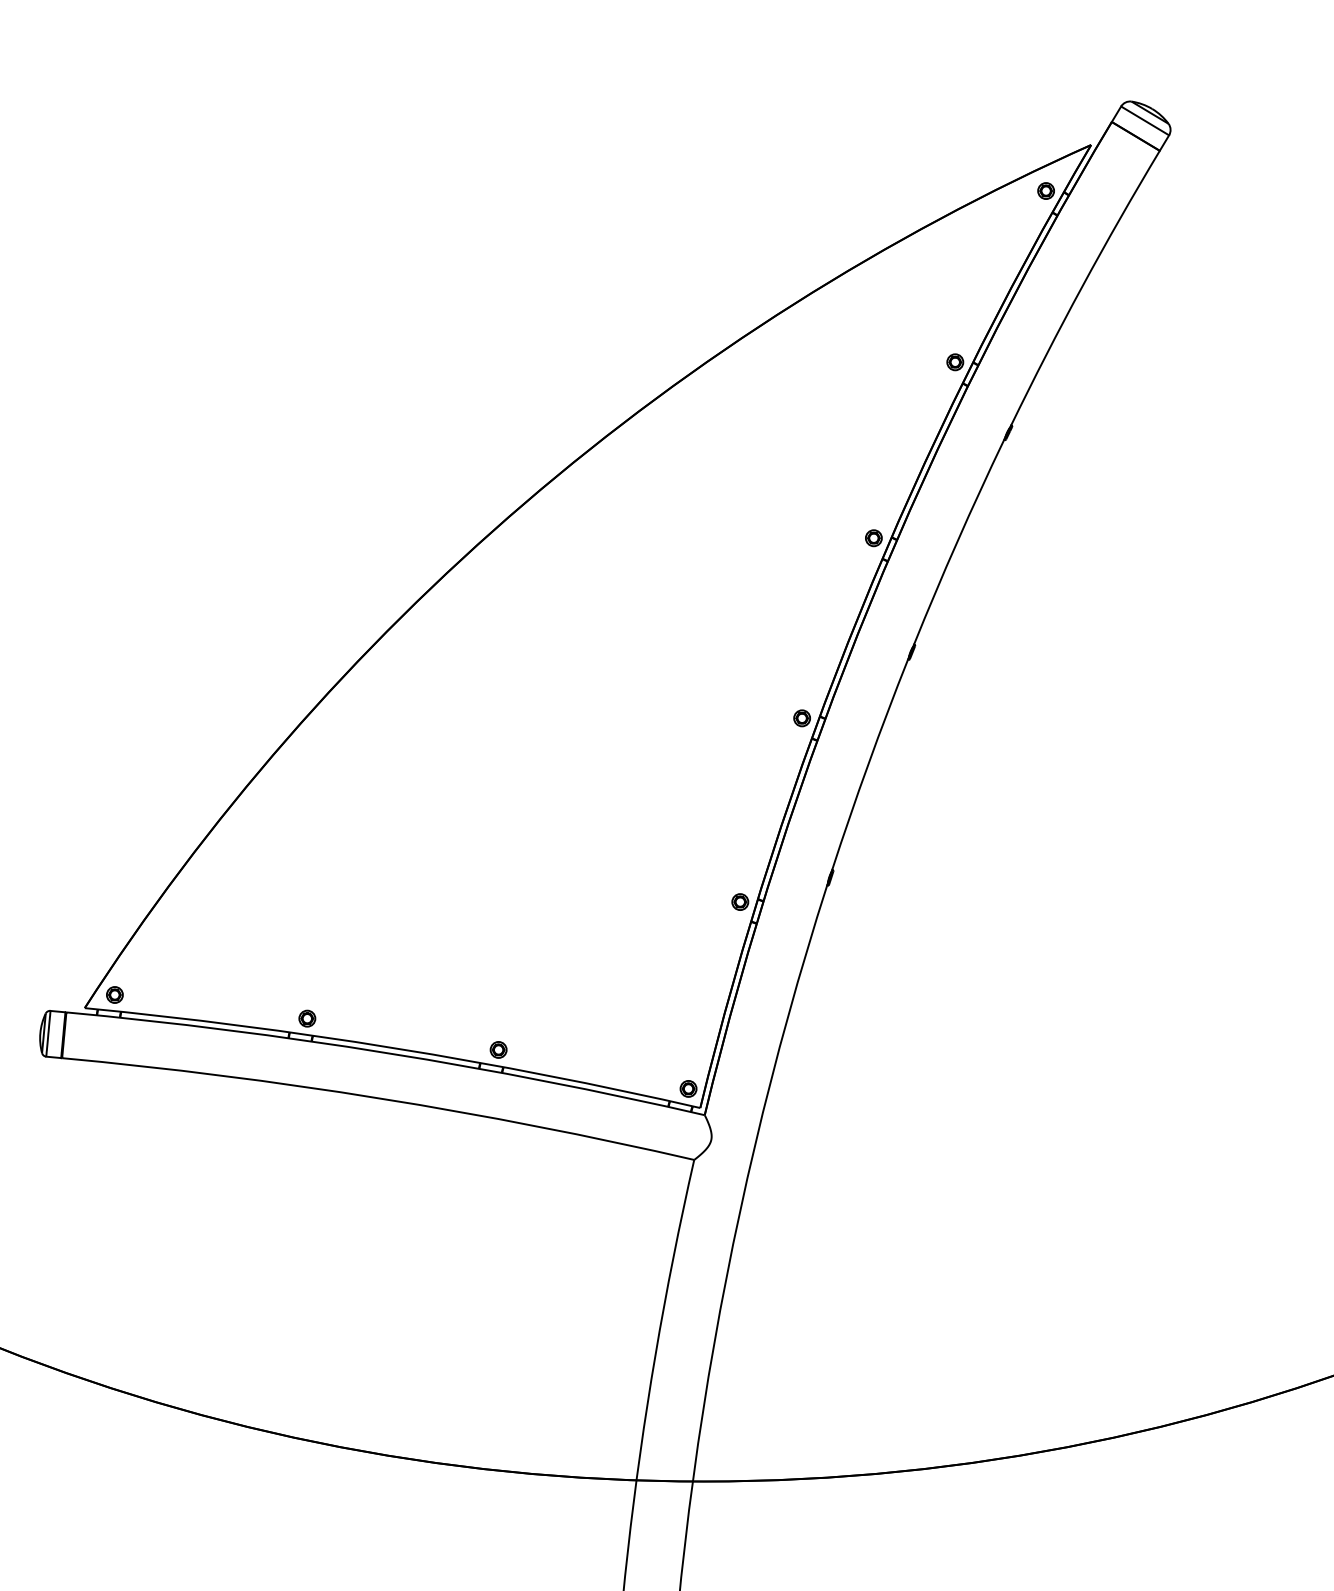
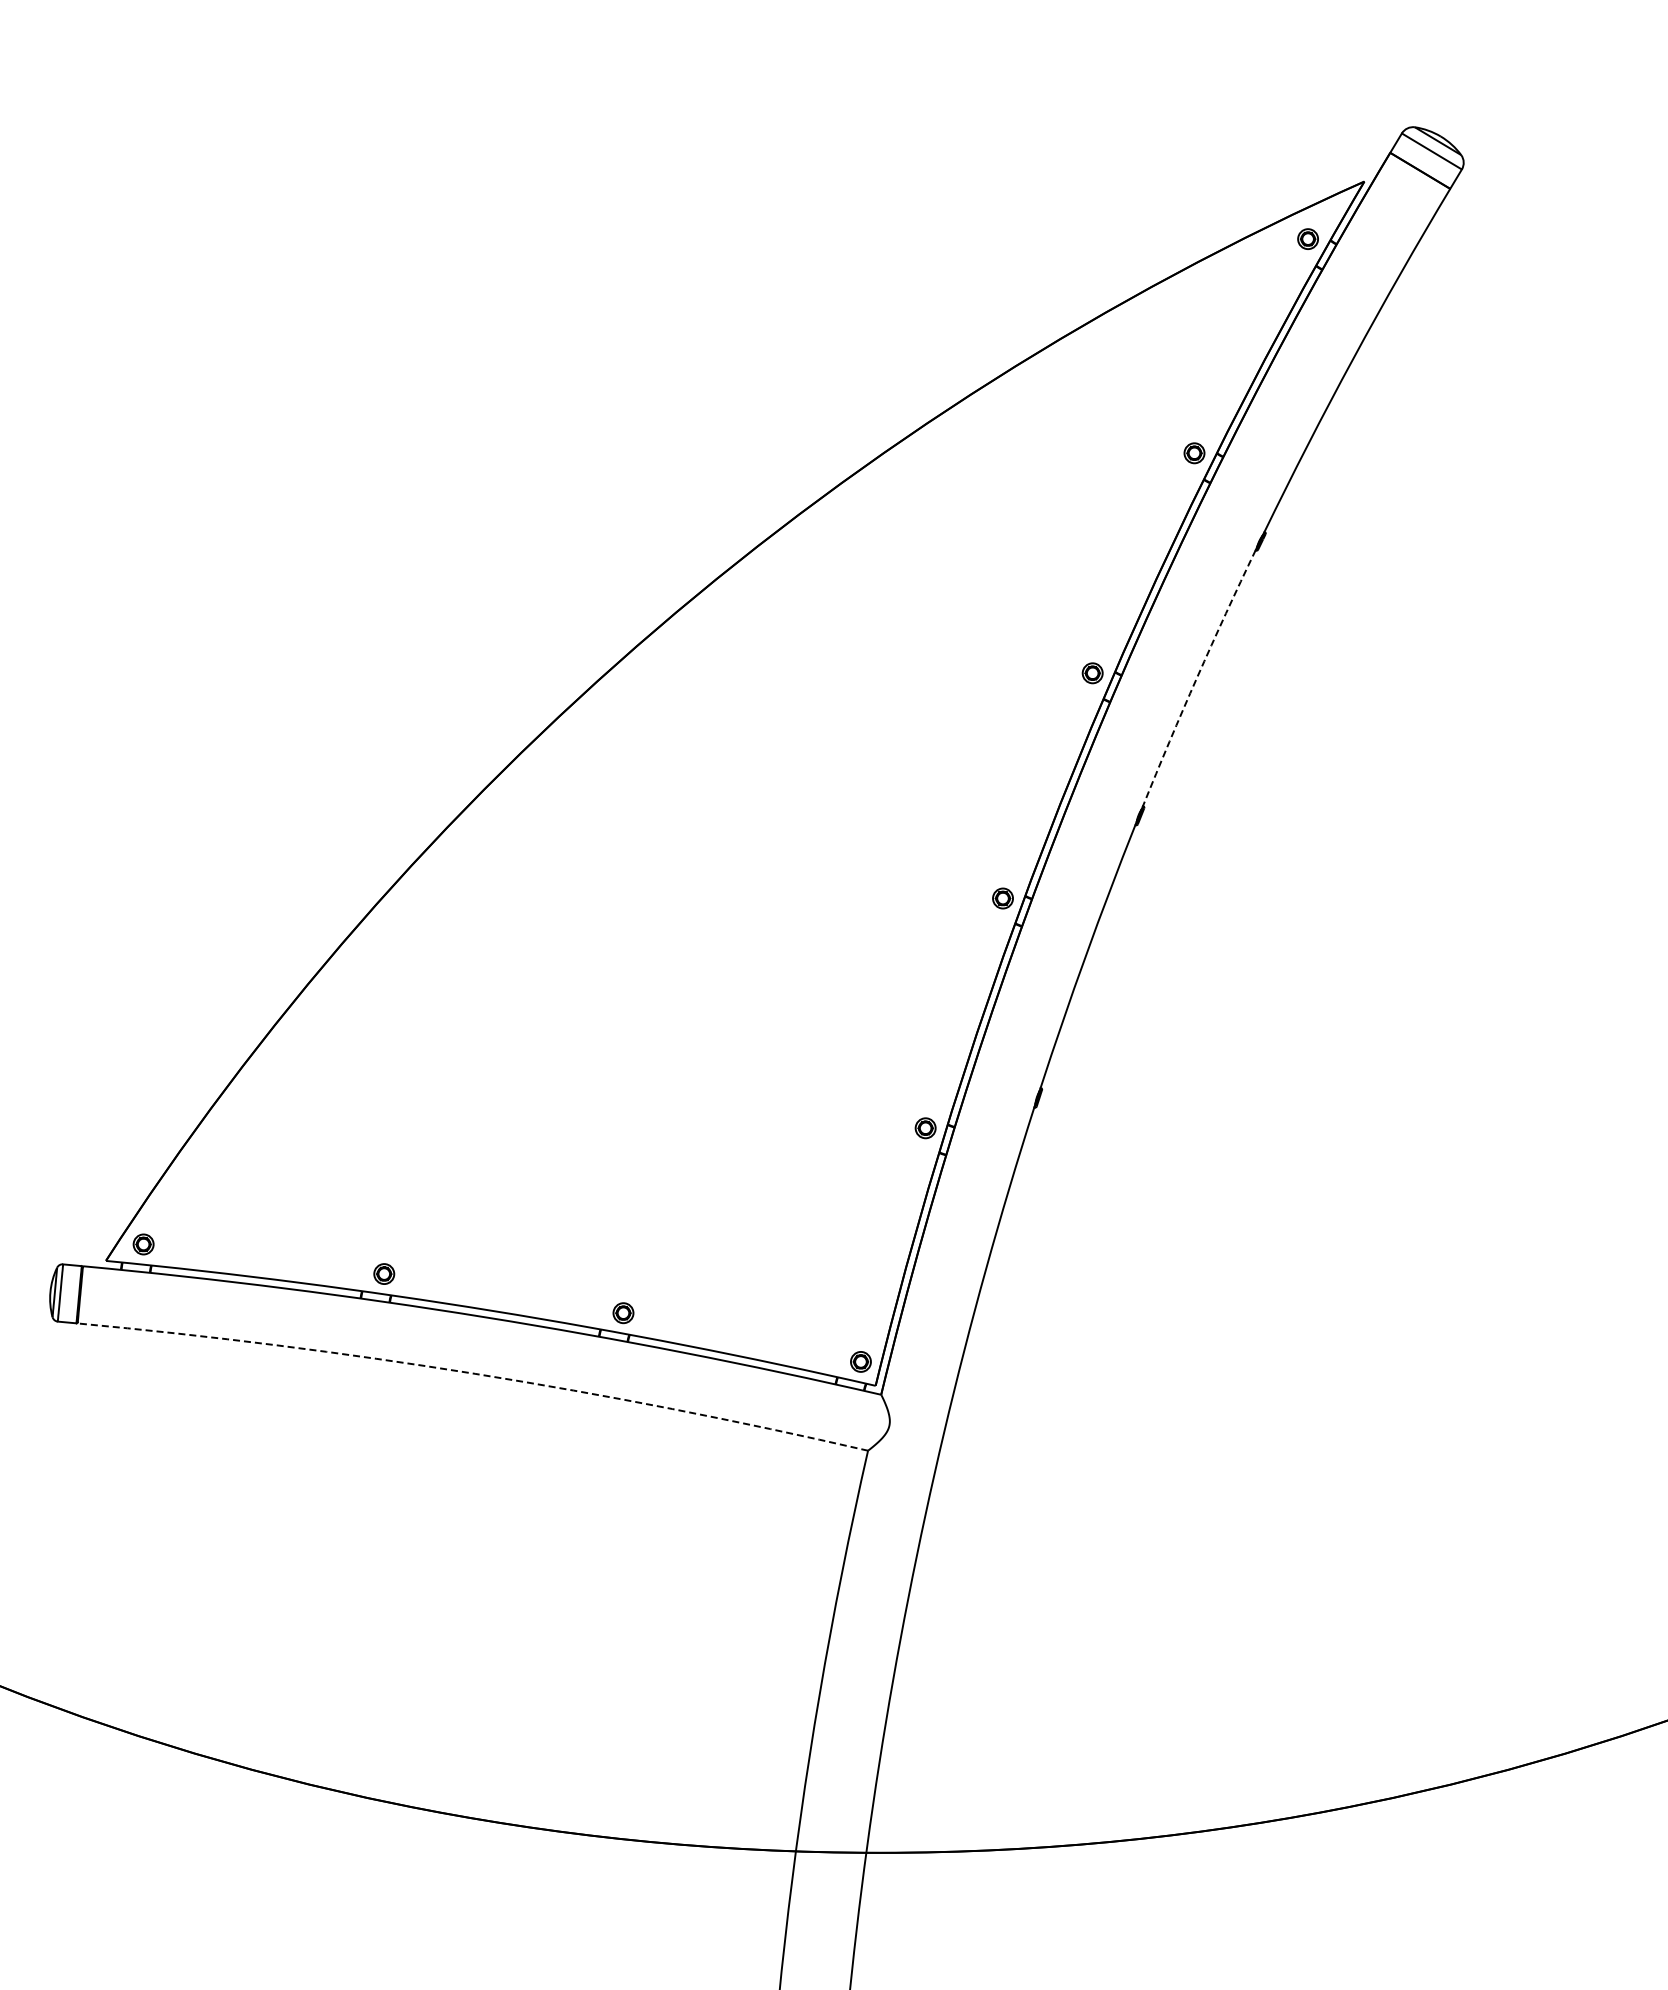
arc: (957, 541) -> (1197, 677), solid -> dashed
arc: (380, 1098) -> (475, 1373), solid -> dashed

